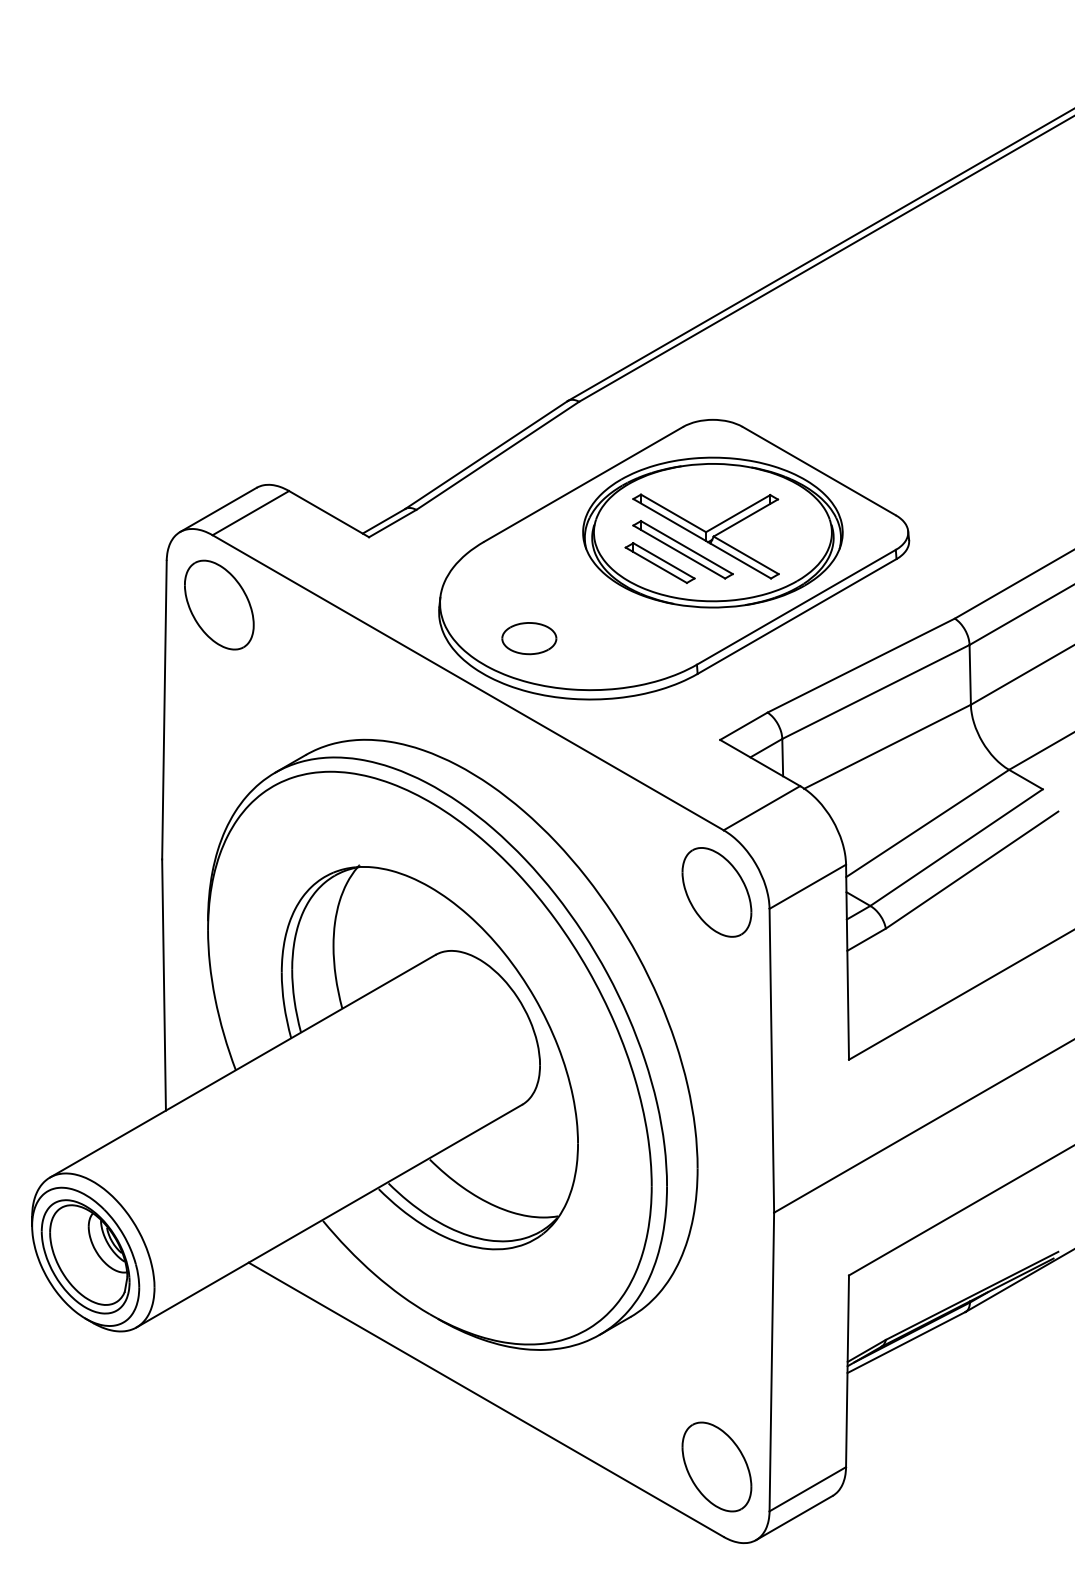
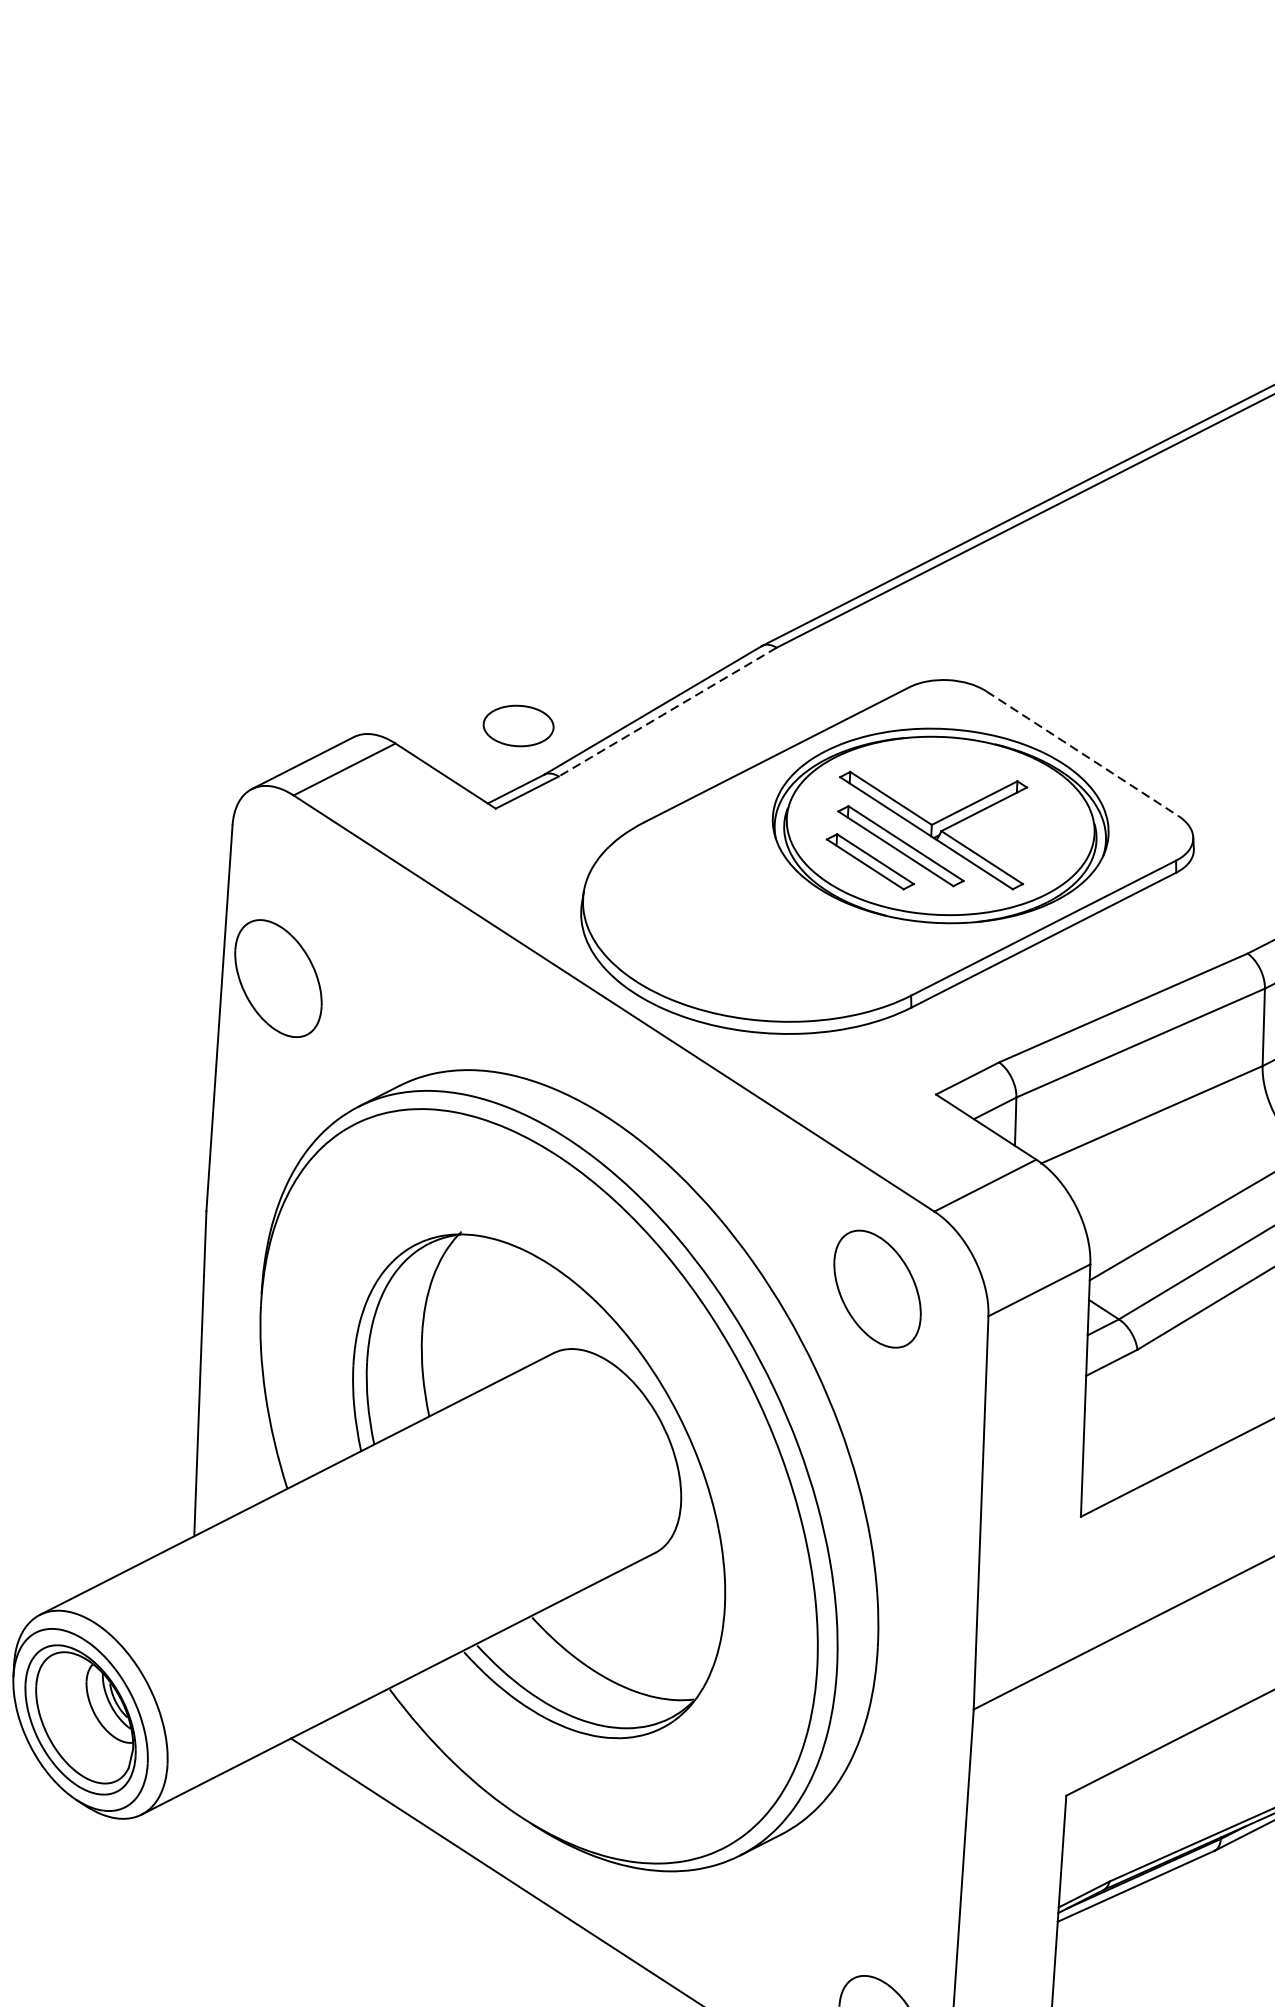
line: (497, 455) -> (667, 711), solid -> dashed
line: (819, 471) -> (1082, 754), solid -> dashed
part: (219, 604) -> (278, 977), moved
part: (529, 638) -> (518, 725), moved
part: (716, 892) -> (876, 1289), moved

